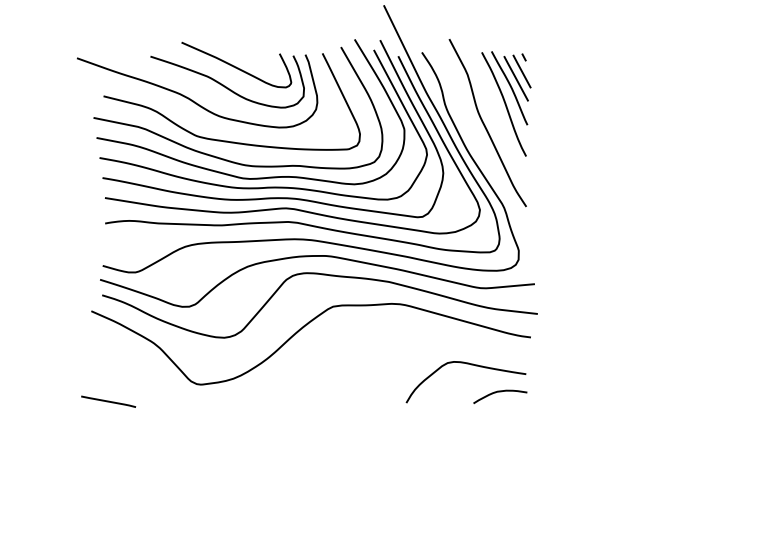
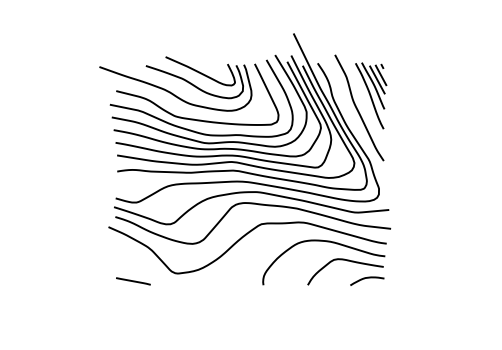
curve: (435, 335) -> (326, 242), added
line: (108, 401) -> (133, 281), moved

